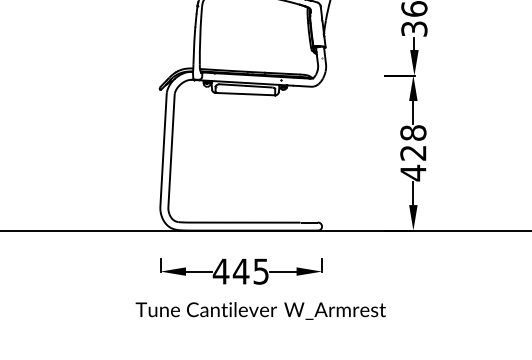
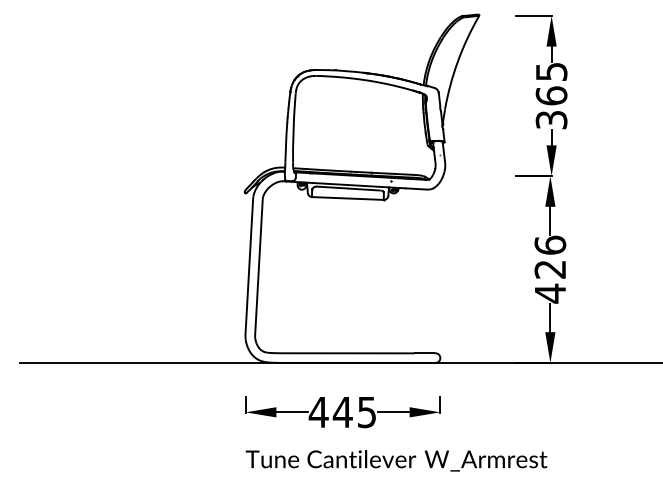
text: (413, 132) -> (550, 244), 428 -> 426
text: (260, 310) -> (396, 460), moved

